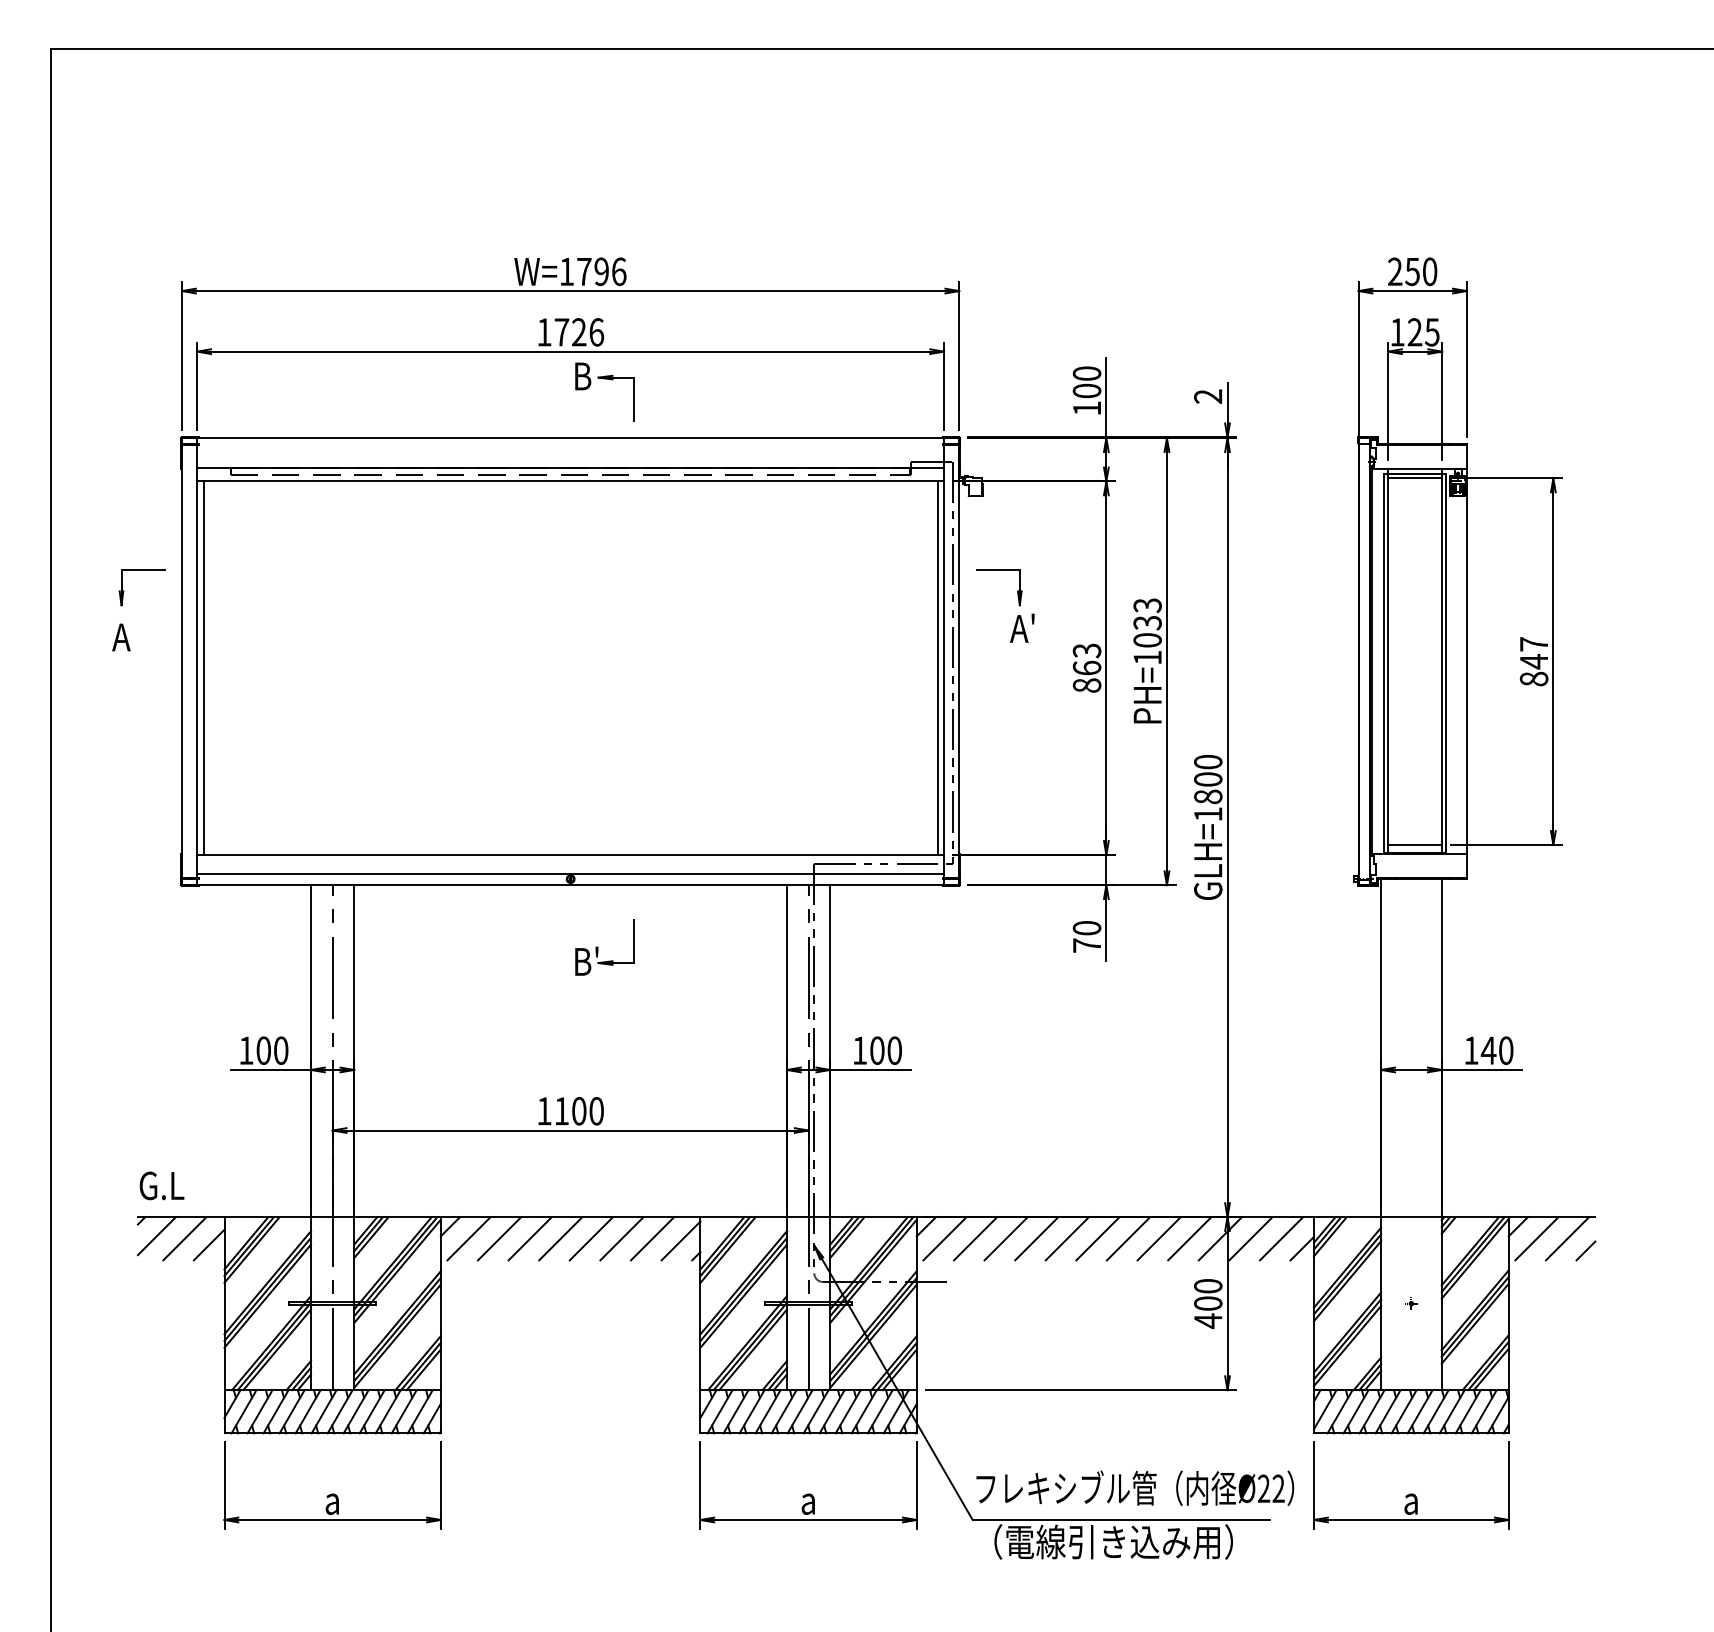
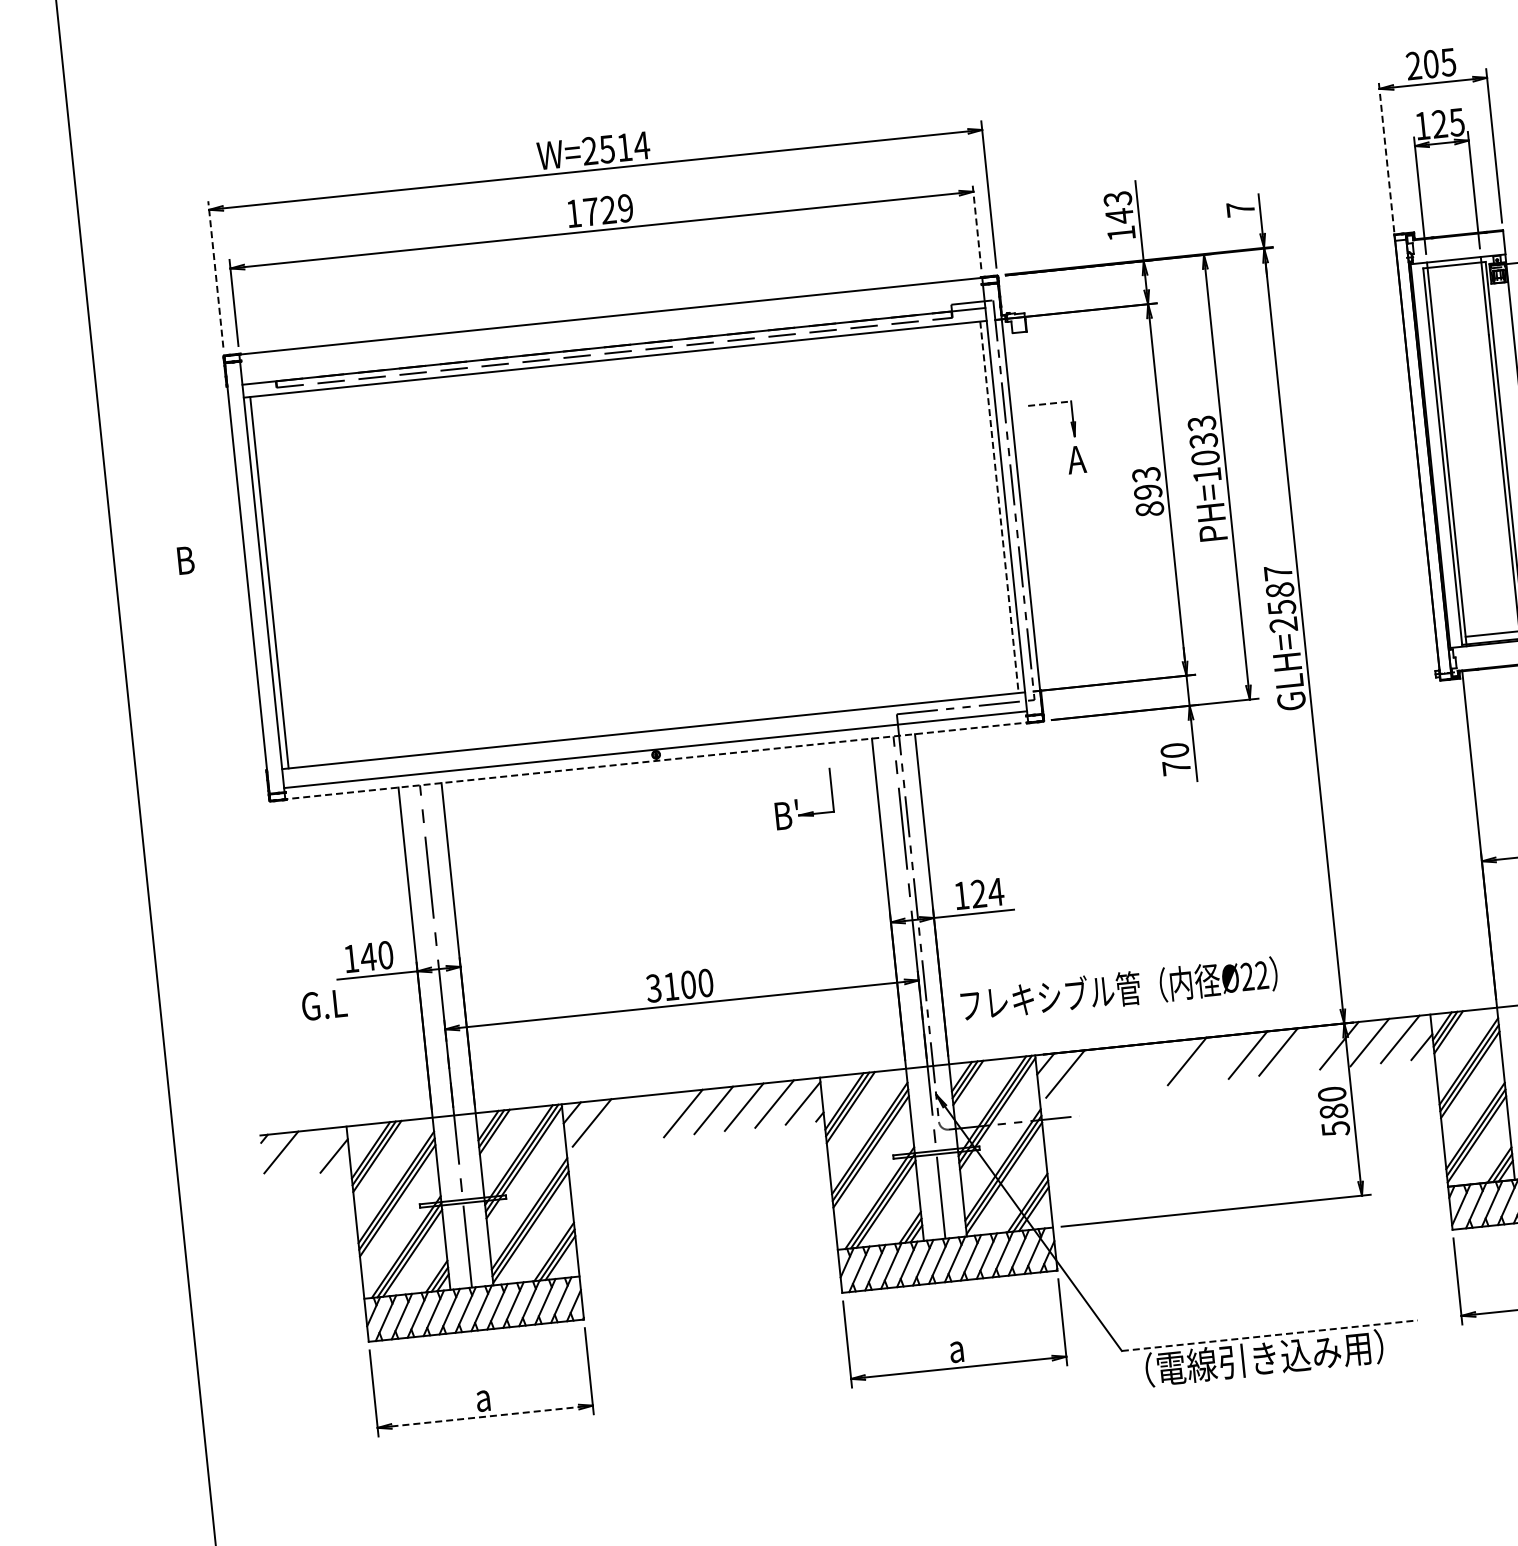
text: (592, 271) -> (615, 148), W=1796 -> W=2514
text: (1421, 271) -> (1440, 62), 250 -> 205
text: (596, 332) -> (625, 208), 1726 -> 1729
line: (182, 355) -> (216, 273), solid -> dashed
line: (1358, 358) -> (1386, 155), solid -> dashed
part: (604, 379) -> (638, 254), removed
text: (1086, 382) -> (1118, 207), 100 -> 143
line: (944, 385) -> (977, 225), solid -> dashed
text: (1208, 396) -> (1240, 209), 2 -> 7
line: (1415, 478) -> (1455, 269), removed
part: (141, 570) -> (197, 491), removed
line: (998, 570) -> (1049, 403), solid -> dashed
text: (1032, 618) -> (1088, 448), A' -> A
text: (121, 637) -> (184, 560), A -> B
text: (1086, 667) -> (1147, 491), 863 -> 893
line: (937, 668) -> (999, 507), solid -> dashed
text: (1208, 787) -> (1281, 598), GLH=1800 -> GLH=2587
line: (570, 885) -> (656, 761), solid -> dashed
part: (604, 947) -> (803, 799), moved
text: (263, 1050) -> (368, 956), 100 -> 140
text: (886, 1050) -> (987, 892), 100 -> 124
text: (544, 1111) -> (653, 988), 1100 -> 3100
text: (161, 1185) -> (323, 1004), moved
line: (184, 1238) -> (308, 1152), removed
line: (499, 1238) -> (622, 1119), removed
line: (529, 1238) -> (652, 1116), removed
line: (975, 1238) -> (1095, 1070), removed
line: (1005, 1238) -> (1125, 1067), removed
line: (1036, 1238) -> (1156, 1064), removed
line: (1097, 1238) -> (1217, 1058), removed
line: (1189, 1238) -> (1308, 1048), removed
text: (1208, 1312) -> (1335, 1120), 400 -> 580
text: (1135, 1487) -> (1119, 988), moved
line: (333, 1519) -> (486, 1416), solid -> dashed
line: (1121, 1519) -> (1269, 1335), solid -> dashed

